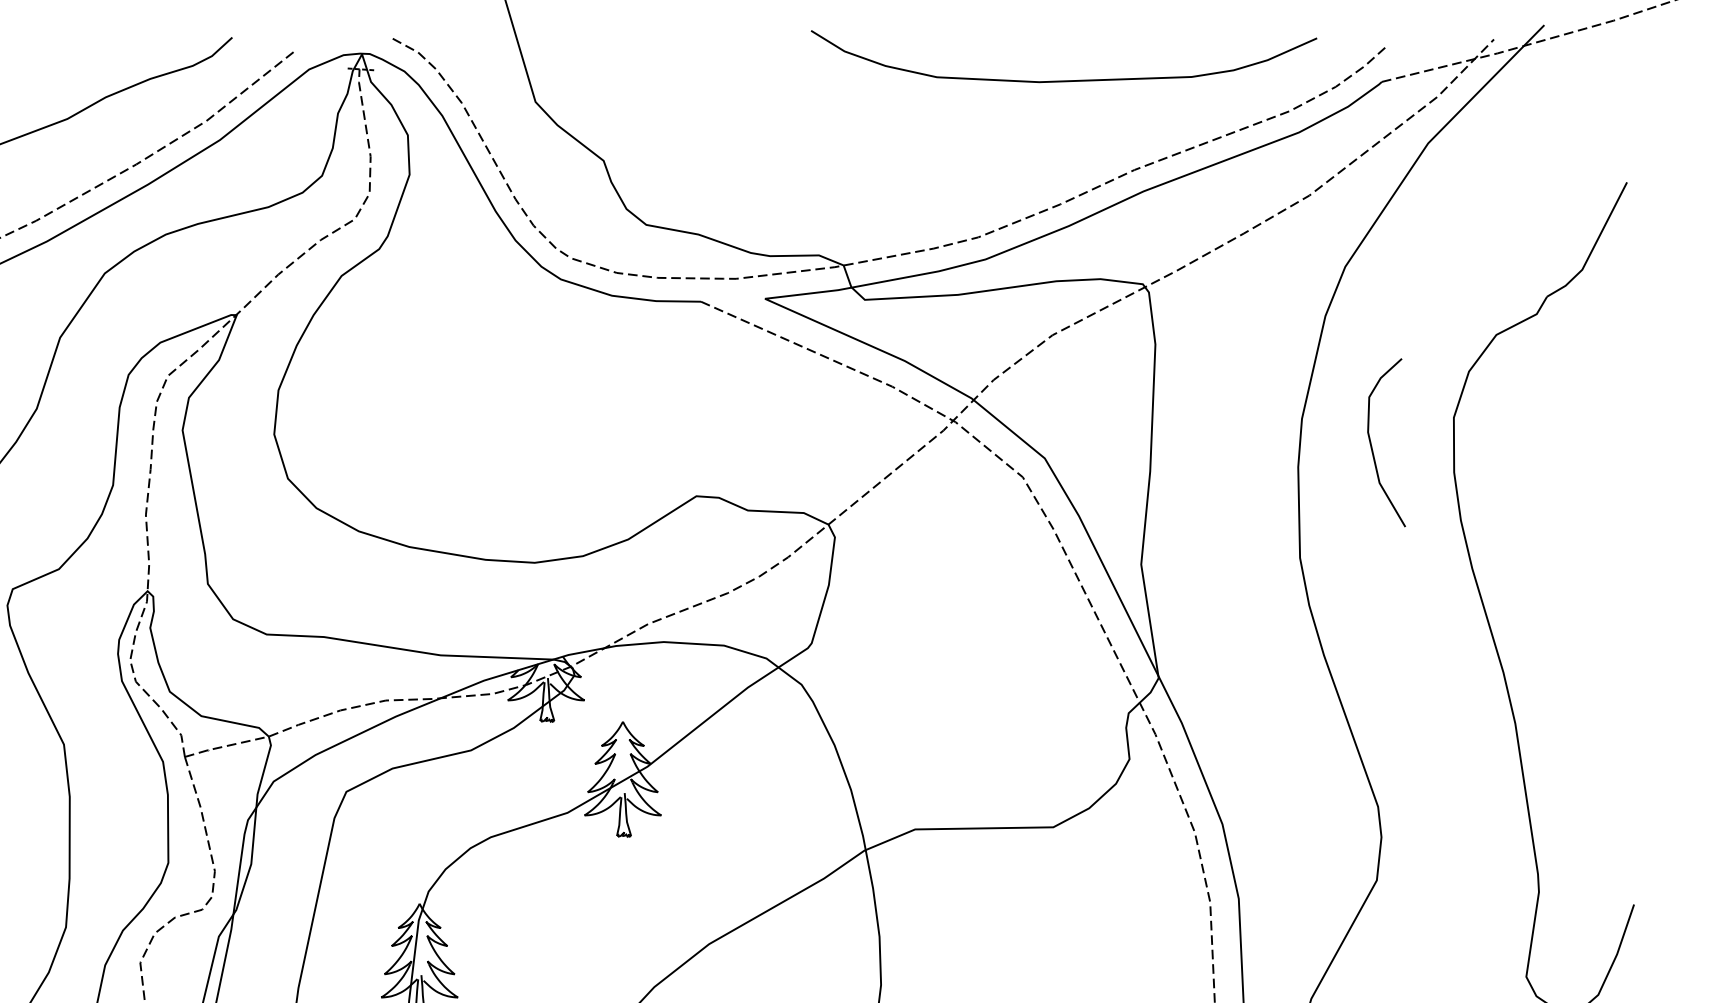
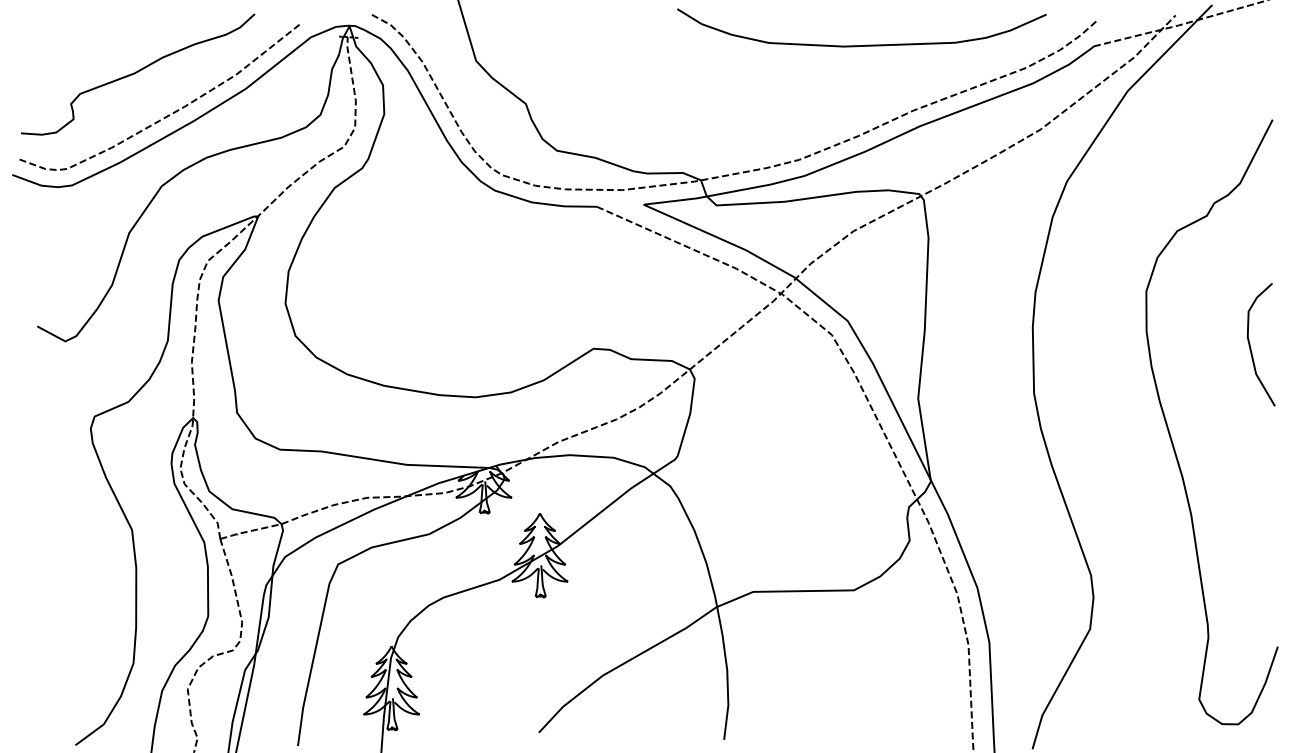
curve: (1373, 447) -> (1251, 348), moved

